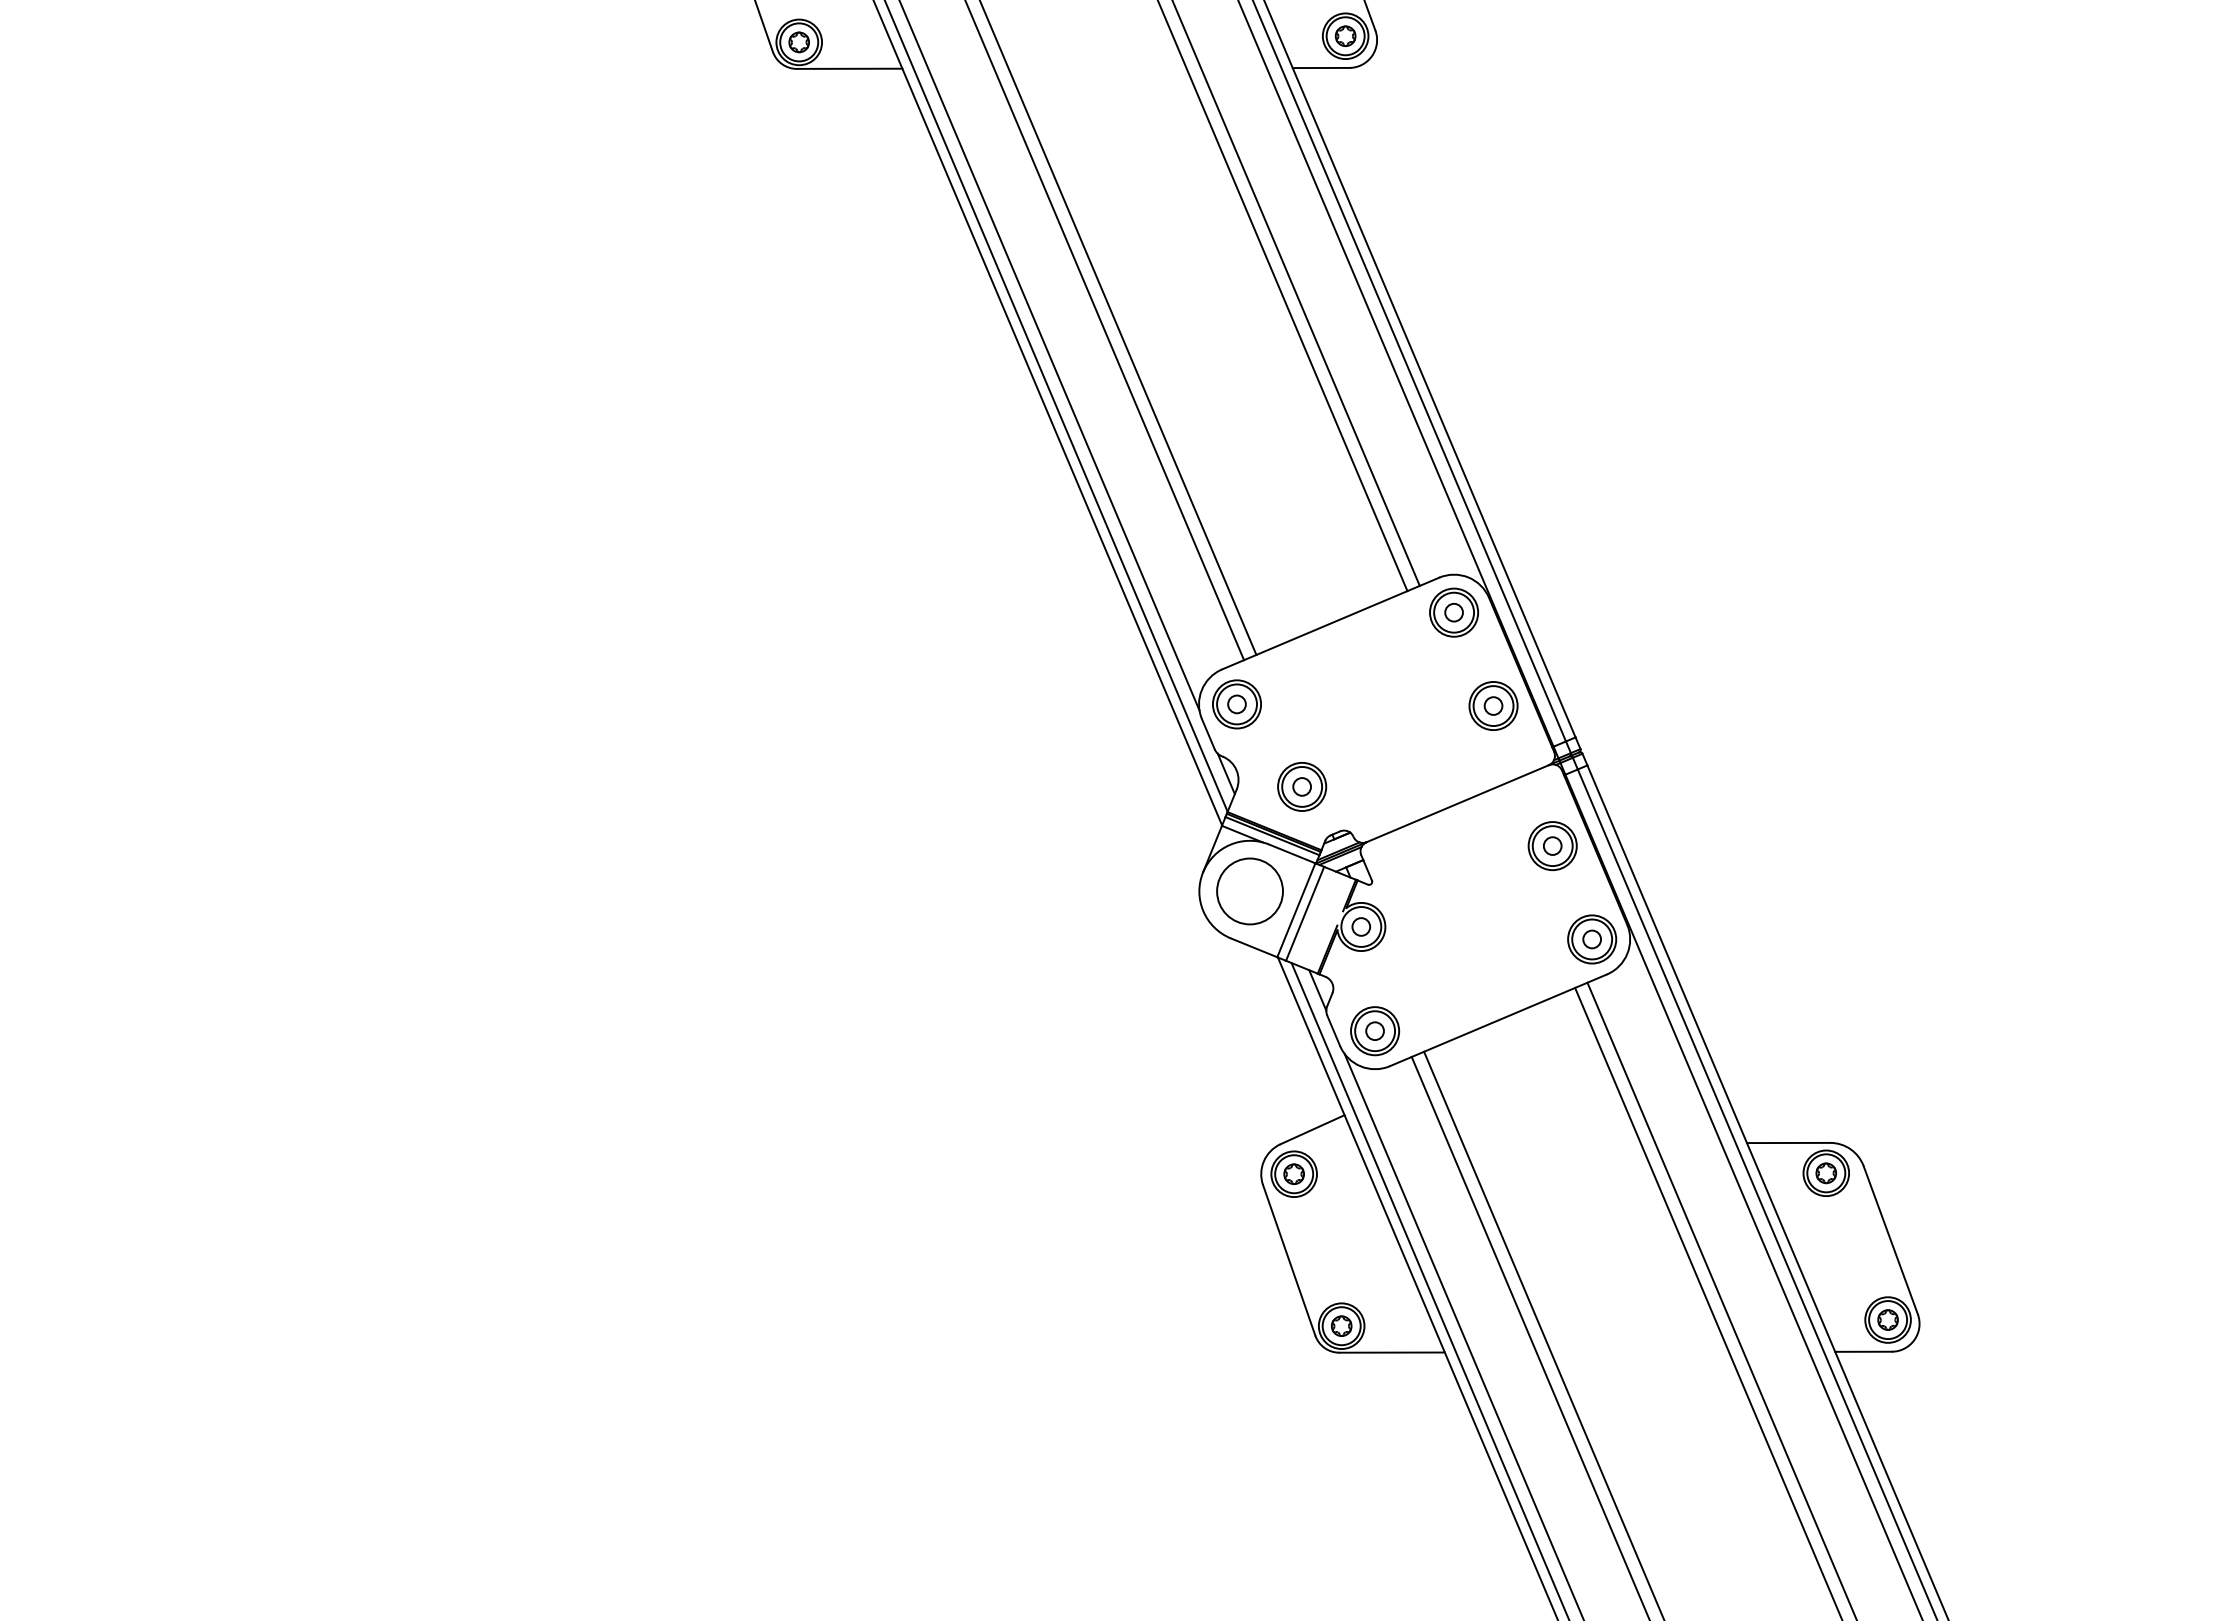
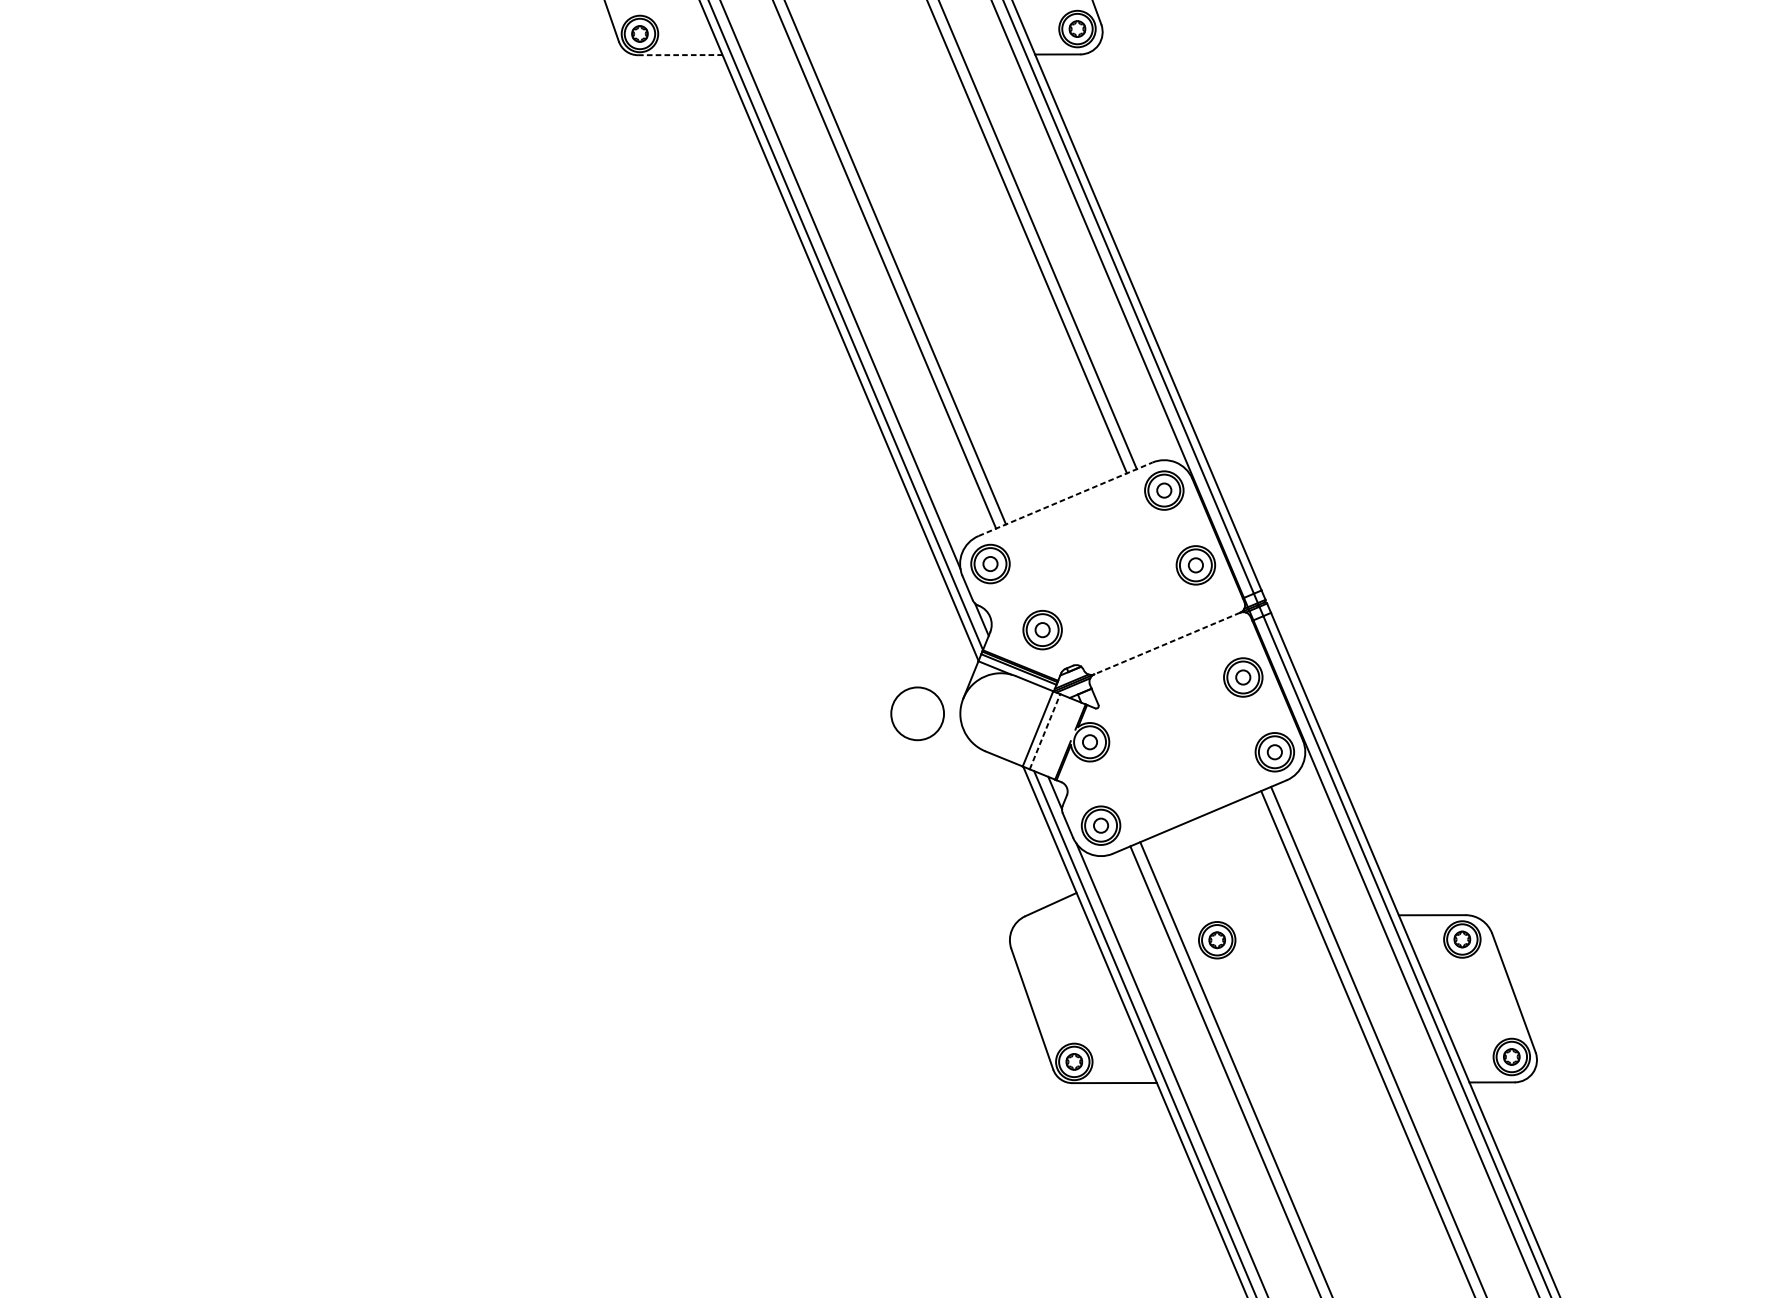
line: (849, 68) -> (680, 54), solid -> dashed
line: (1330, 623) -> (1065, 499), solid -> dashed
line: (1457, 803) -> (1167, 643), solid -> dashed
circle: (1249, 891) -> (917, 713), moved
line: (1305, 913) -> (1045, 731), solid -> dashed
part: (1293, 1173) -> (1216, 939), moved

